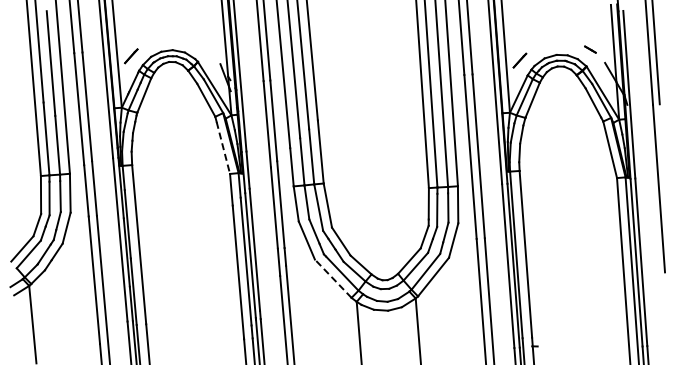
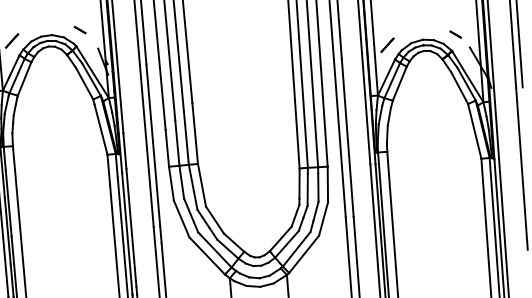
line: (201, 44) -> (79, 29), added
line: (223, 147) -> (101, 129), dashed -> solid
line: (333, 278) -> (207, 255), dashed -> solid

